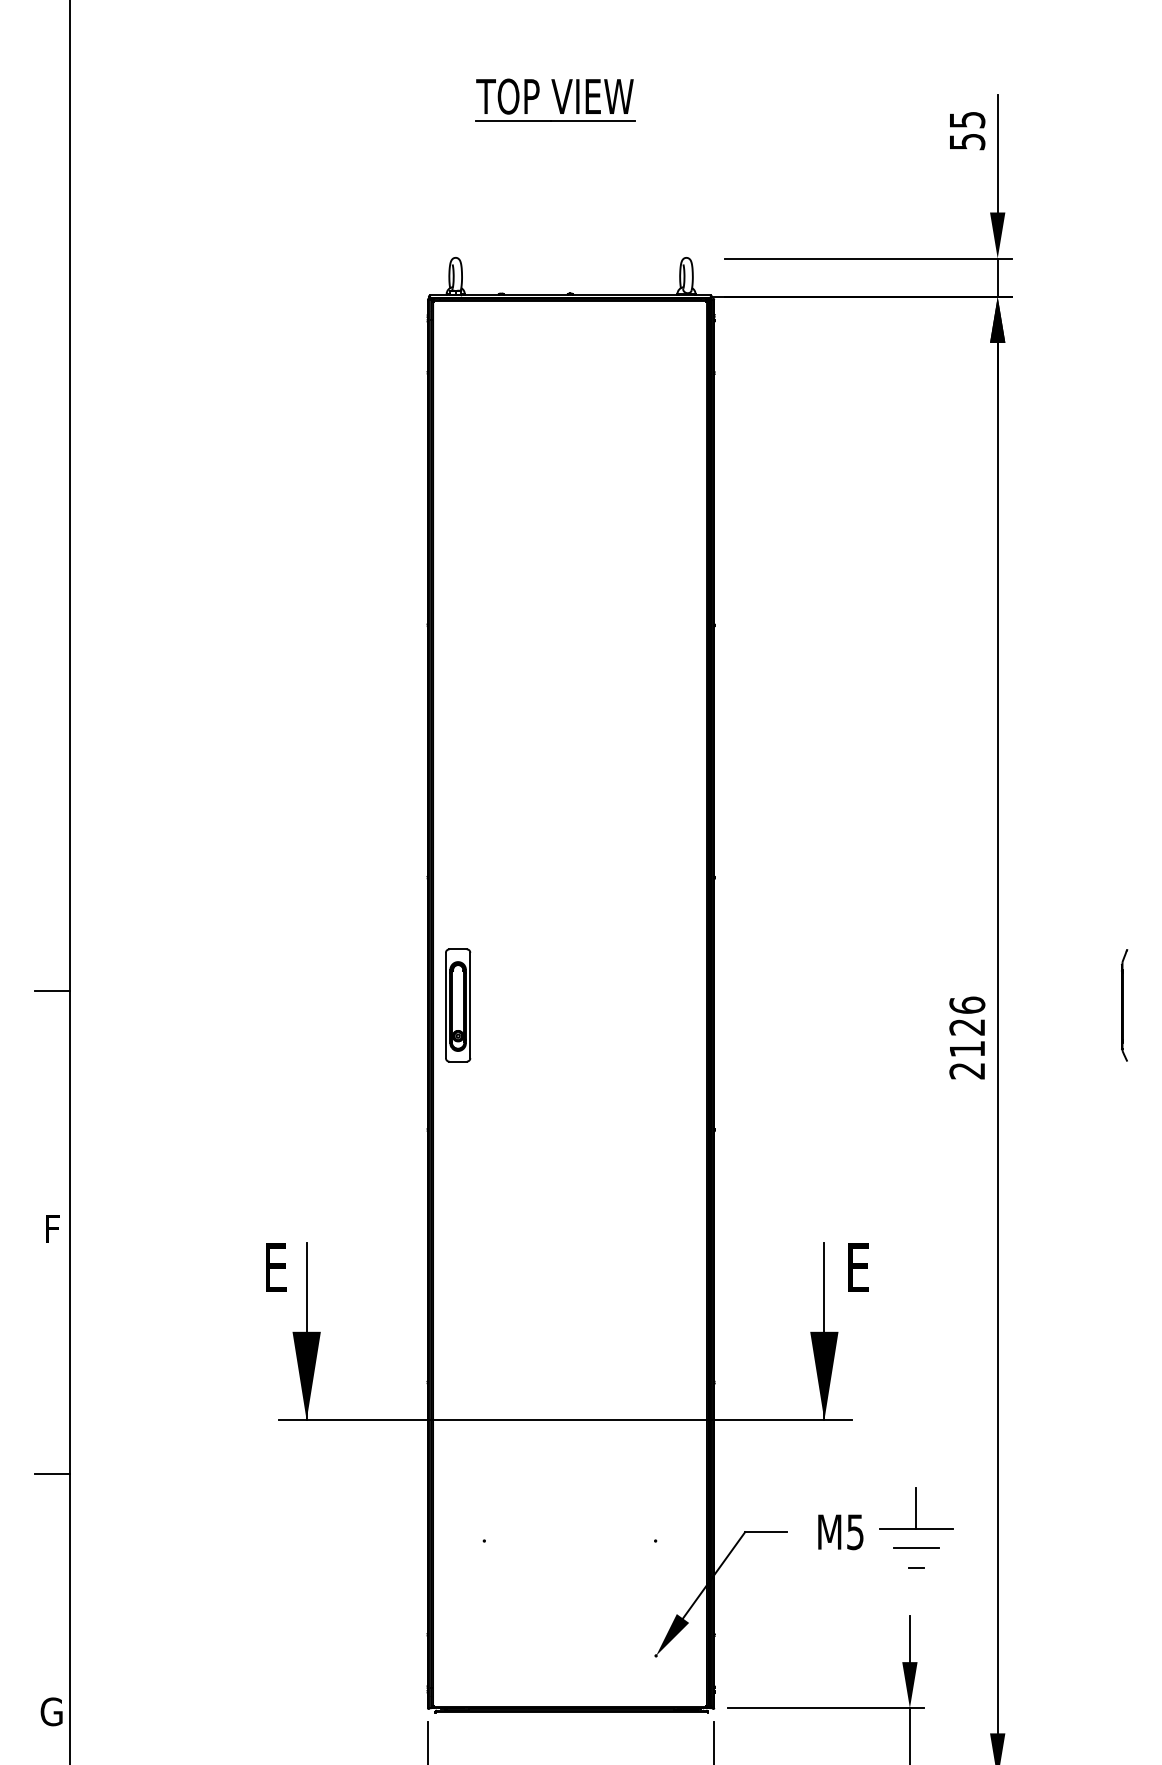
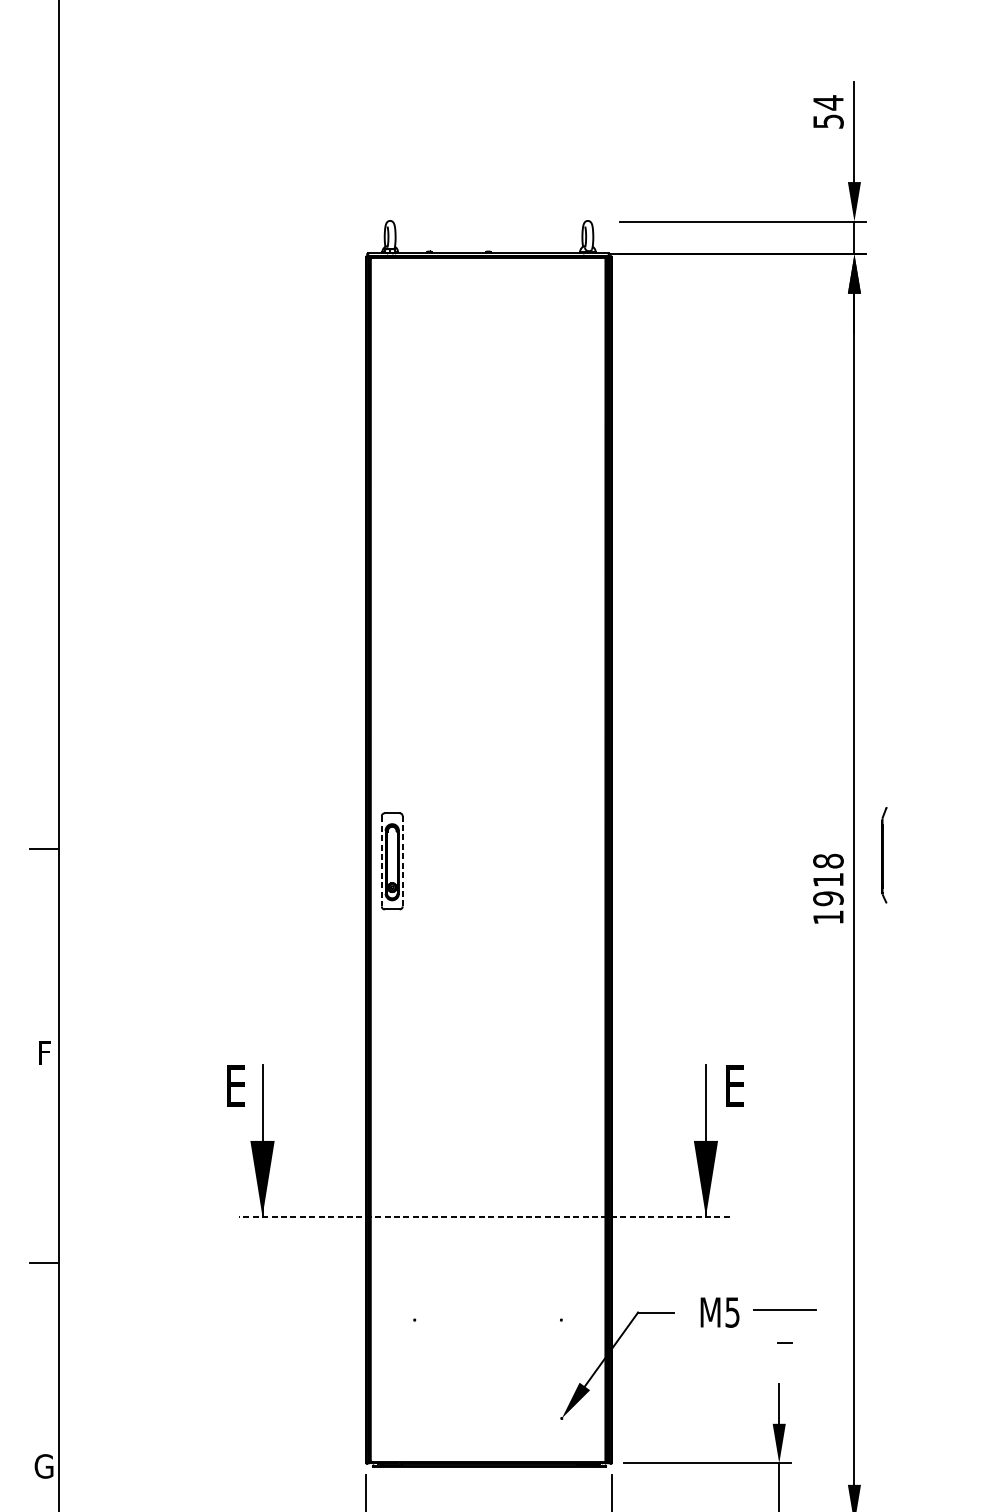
part: (555, 99) -> (475, 85), removed
text: (967, 120) -> (828, 103), 55 -> 54
line: (445, 1005) -> (381, 861), solid -> dashed
line: (470, 1005) -> (402, 861), solid -> dashed
part: (1124, 1005) -> (884, 855), moved
text: (967, 1037) -> (828, 888), 2126 -> 1918
line: (565, 1420) -> (484, 1216), solid -> dashed
line: (916, 1508) -> (784, 1292), removed
line: (916, 1548) -> (784, 1326), removed

